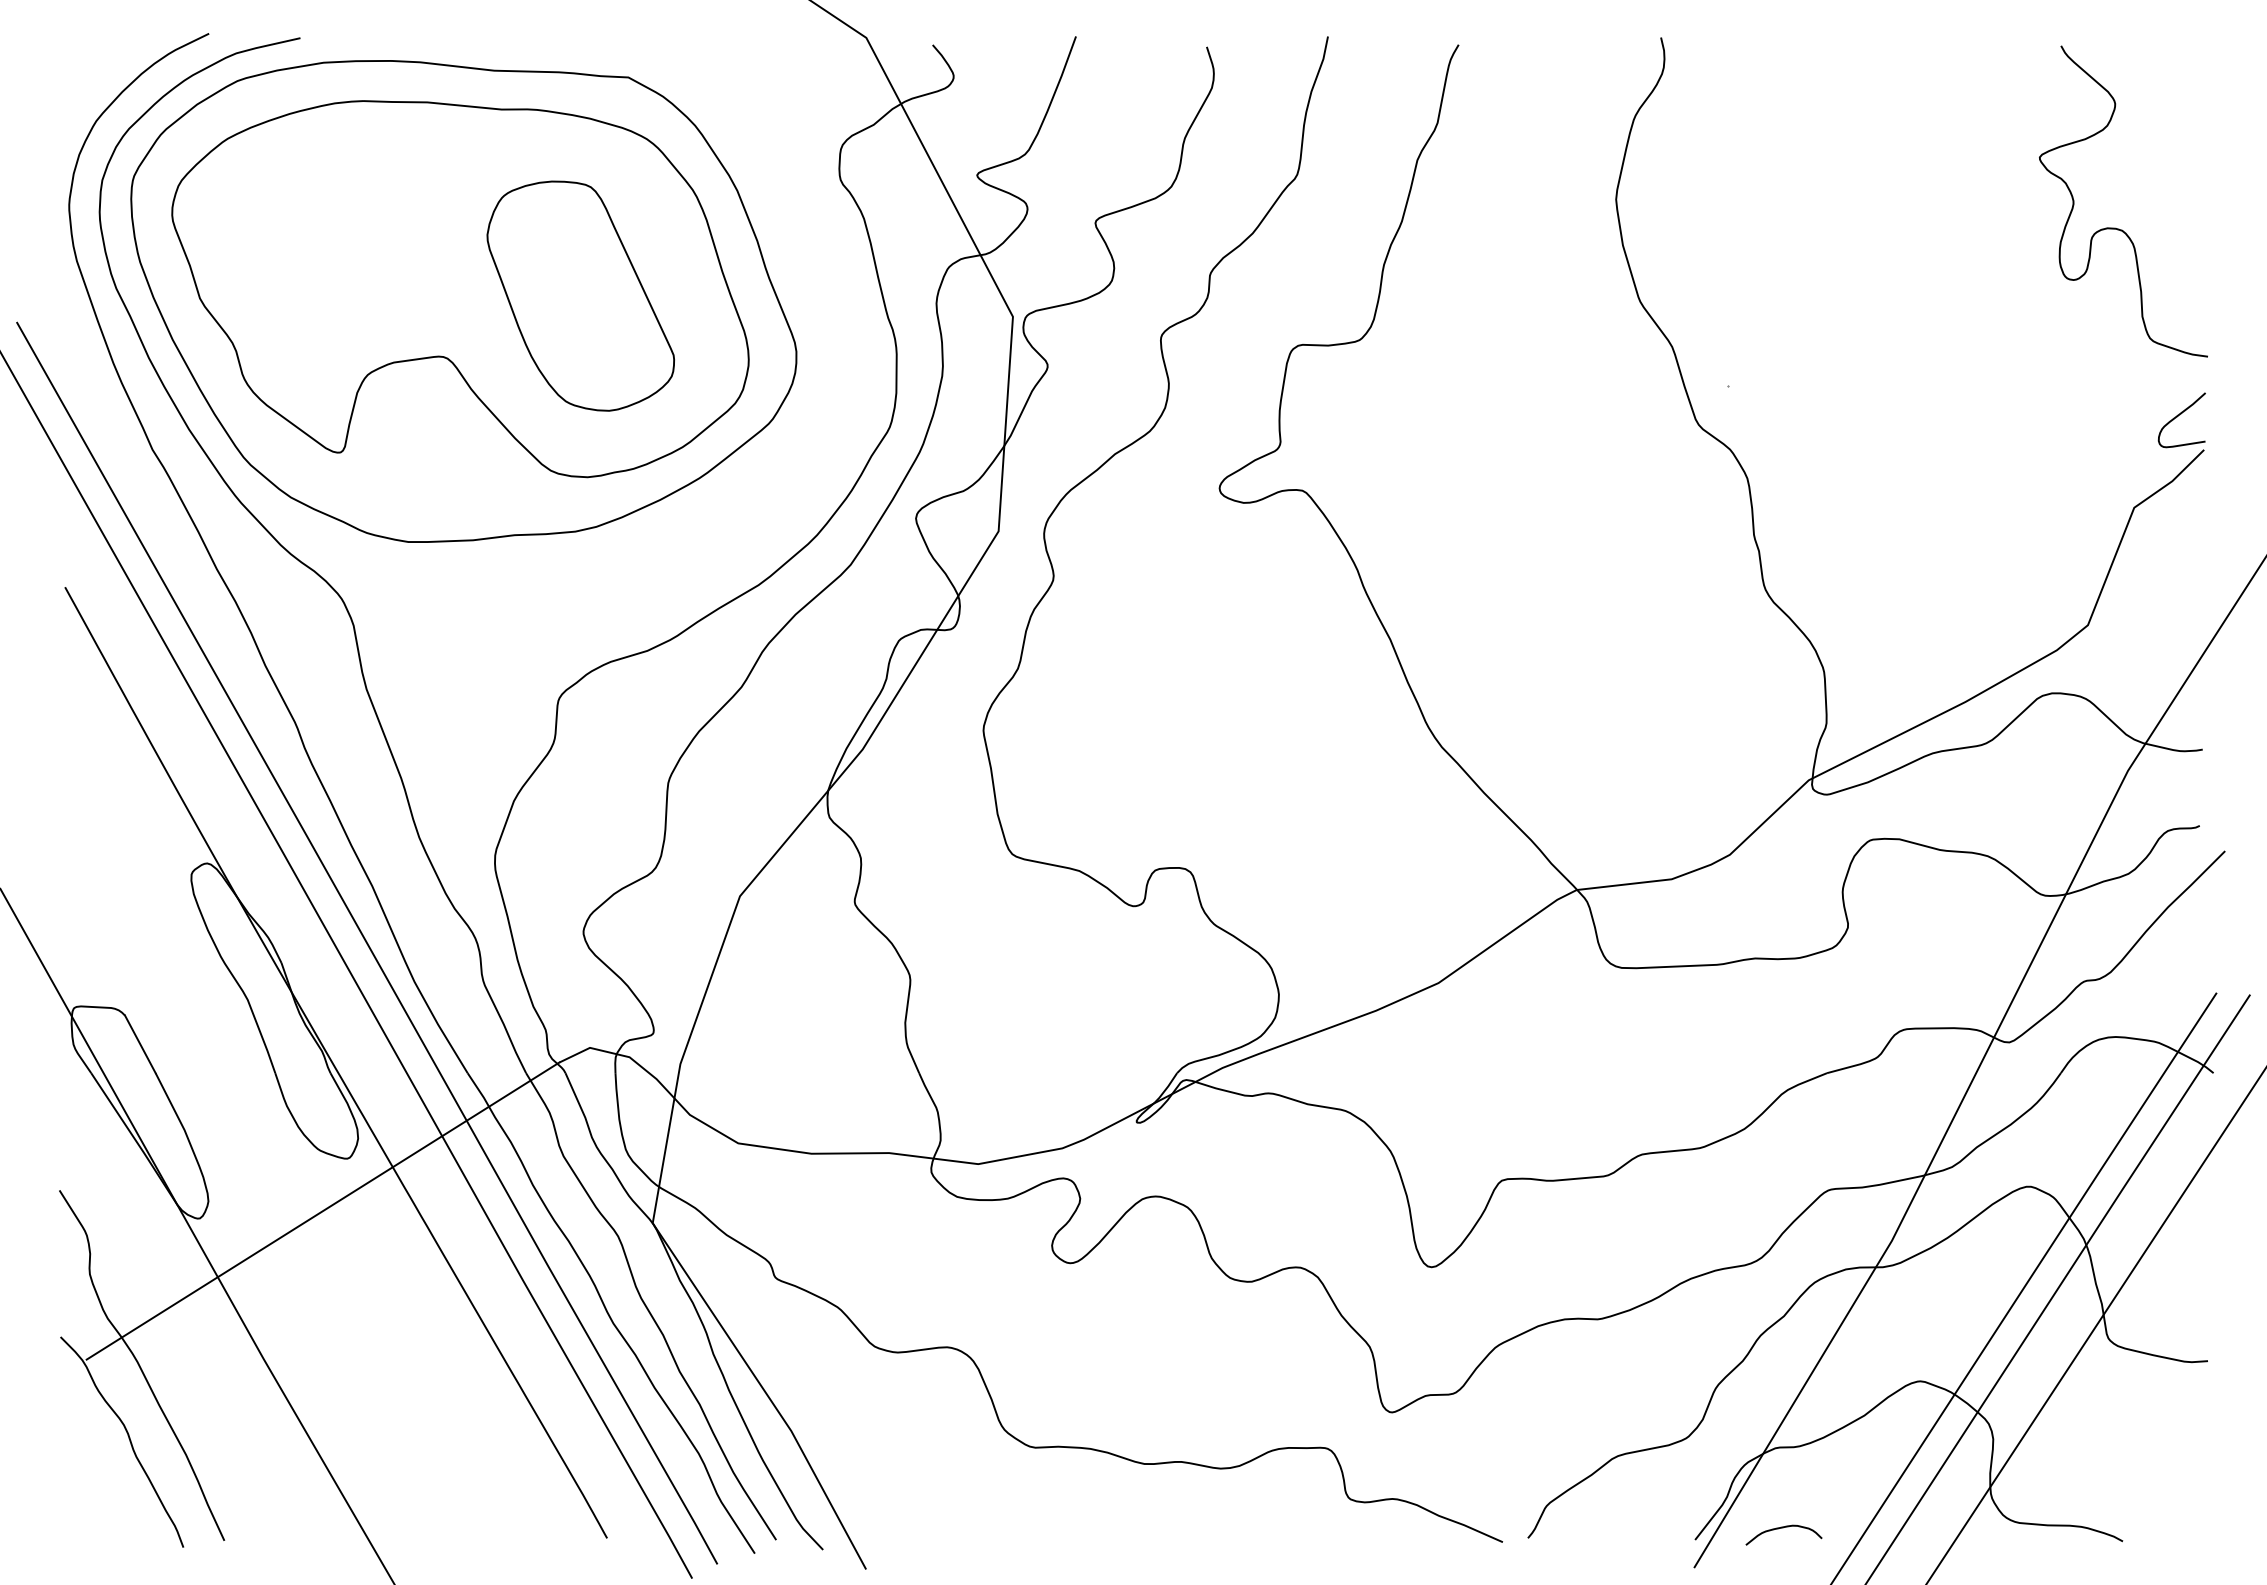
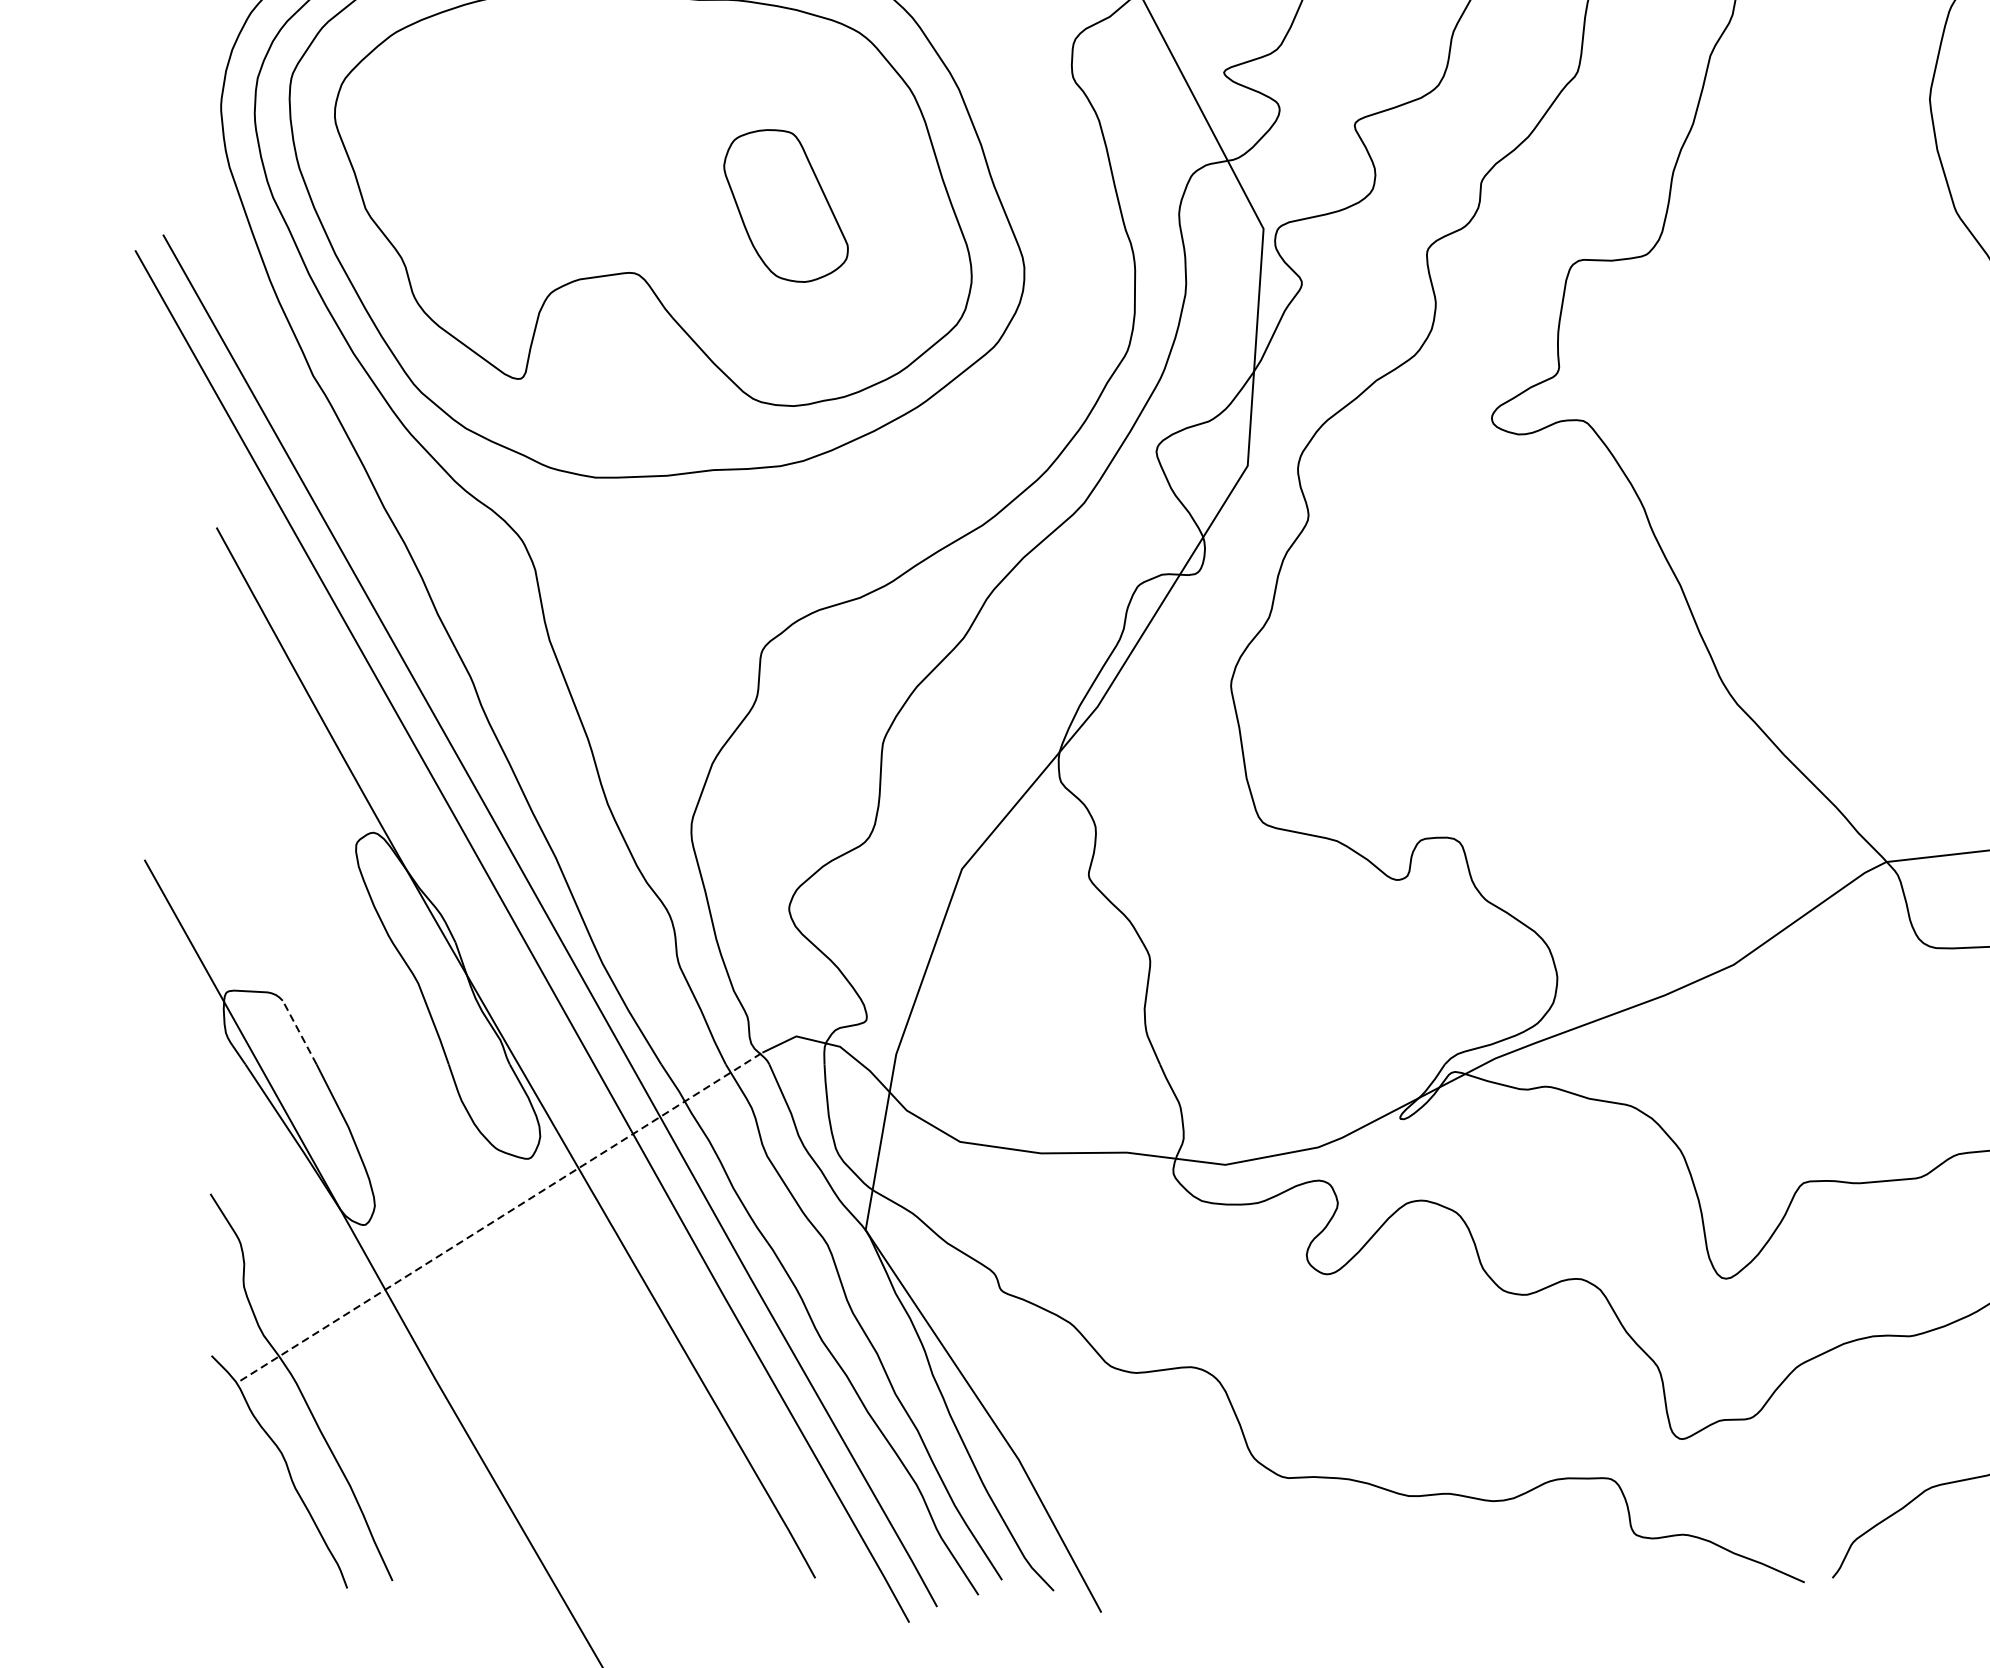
part: (580, 295) -> (785, 205), size x0.6
line: (140, 1044) -> (299, 1032), solid -> dashed
line: (323, 1210) -> (501, 1216), solid -> dashed

